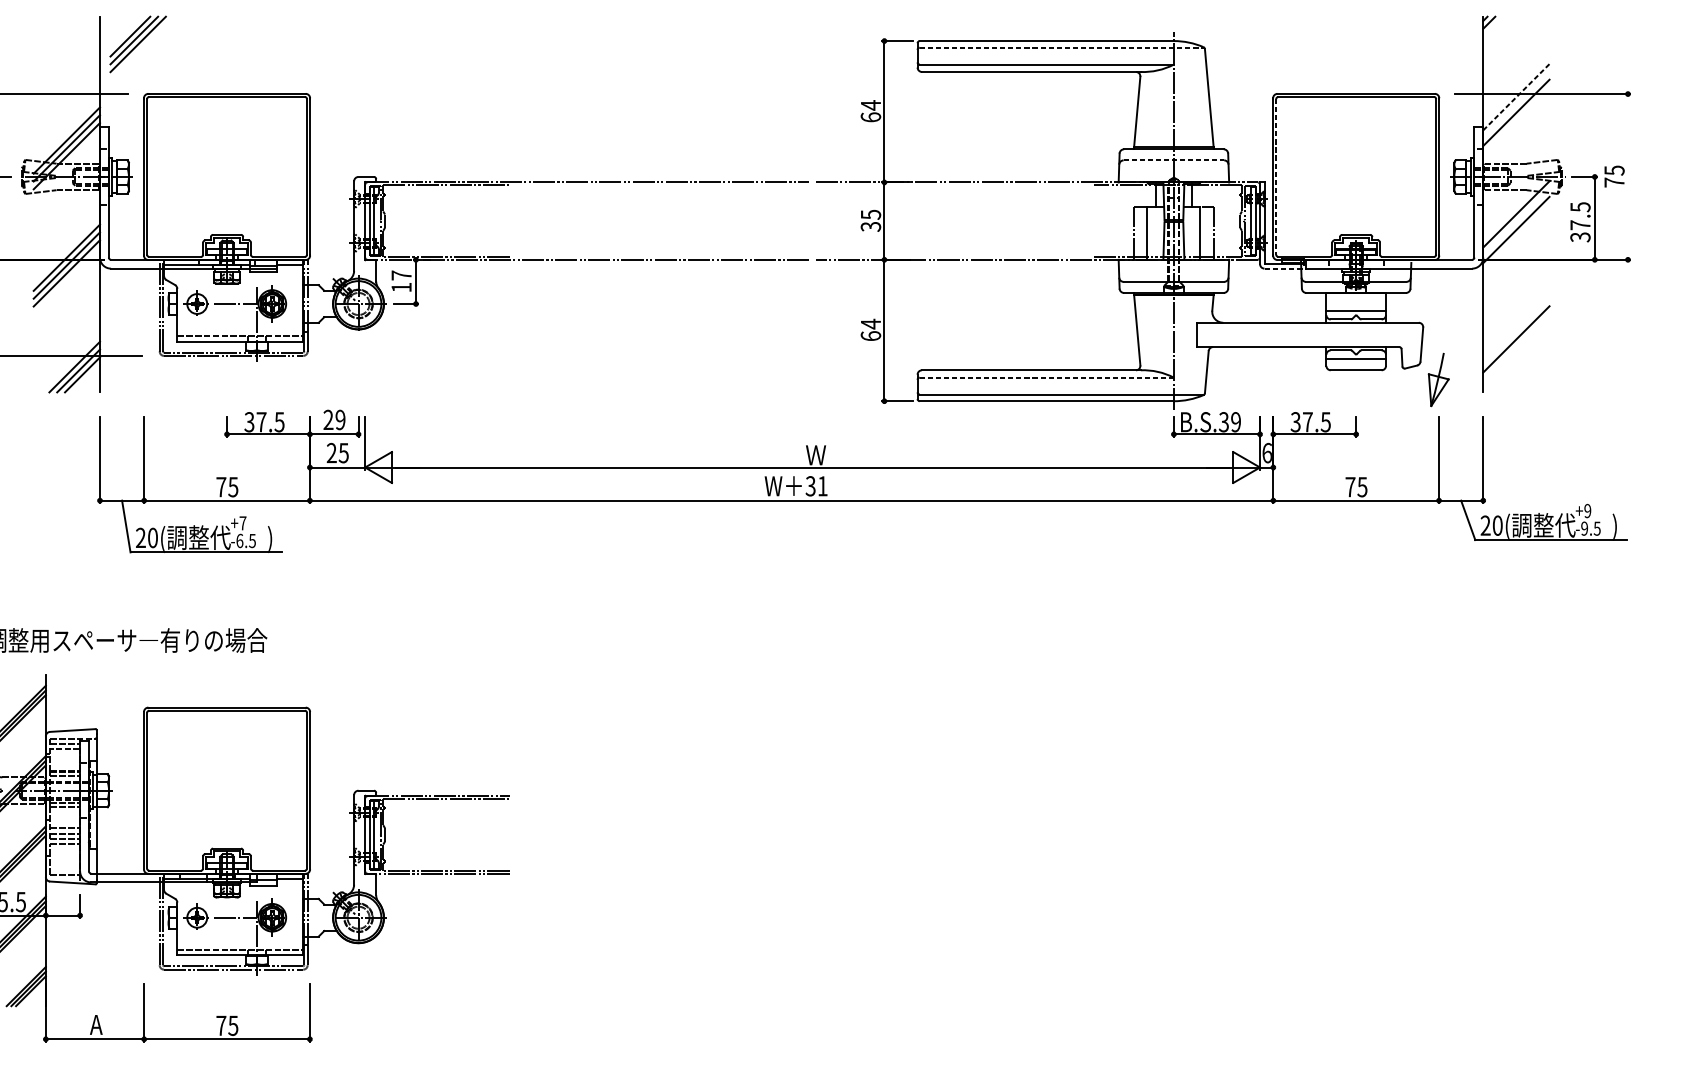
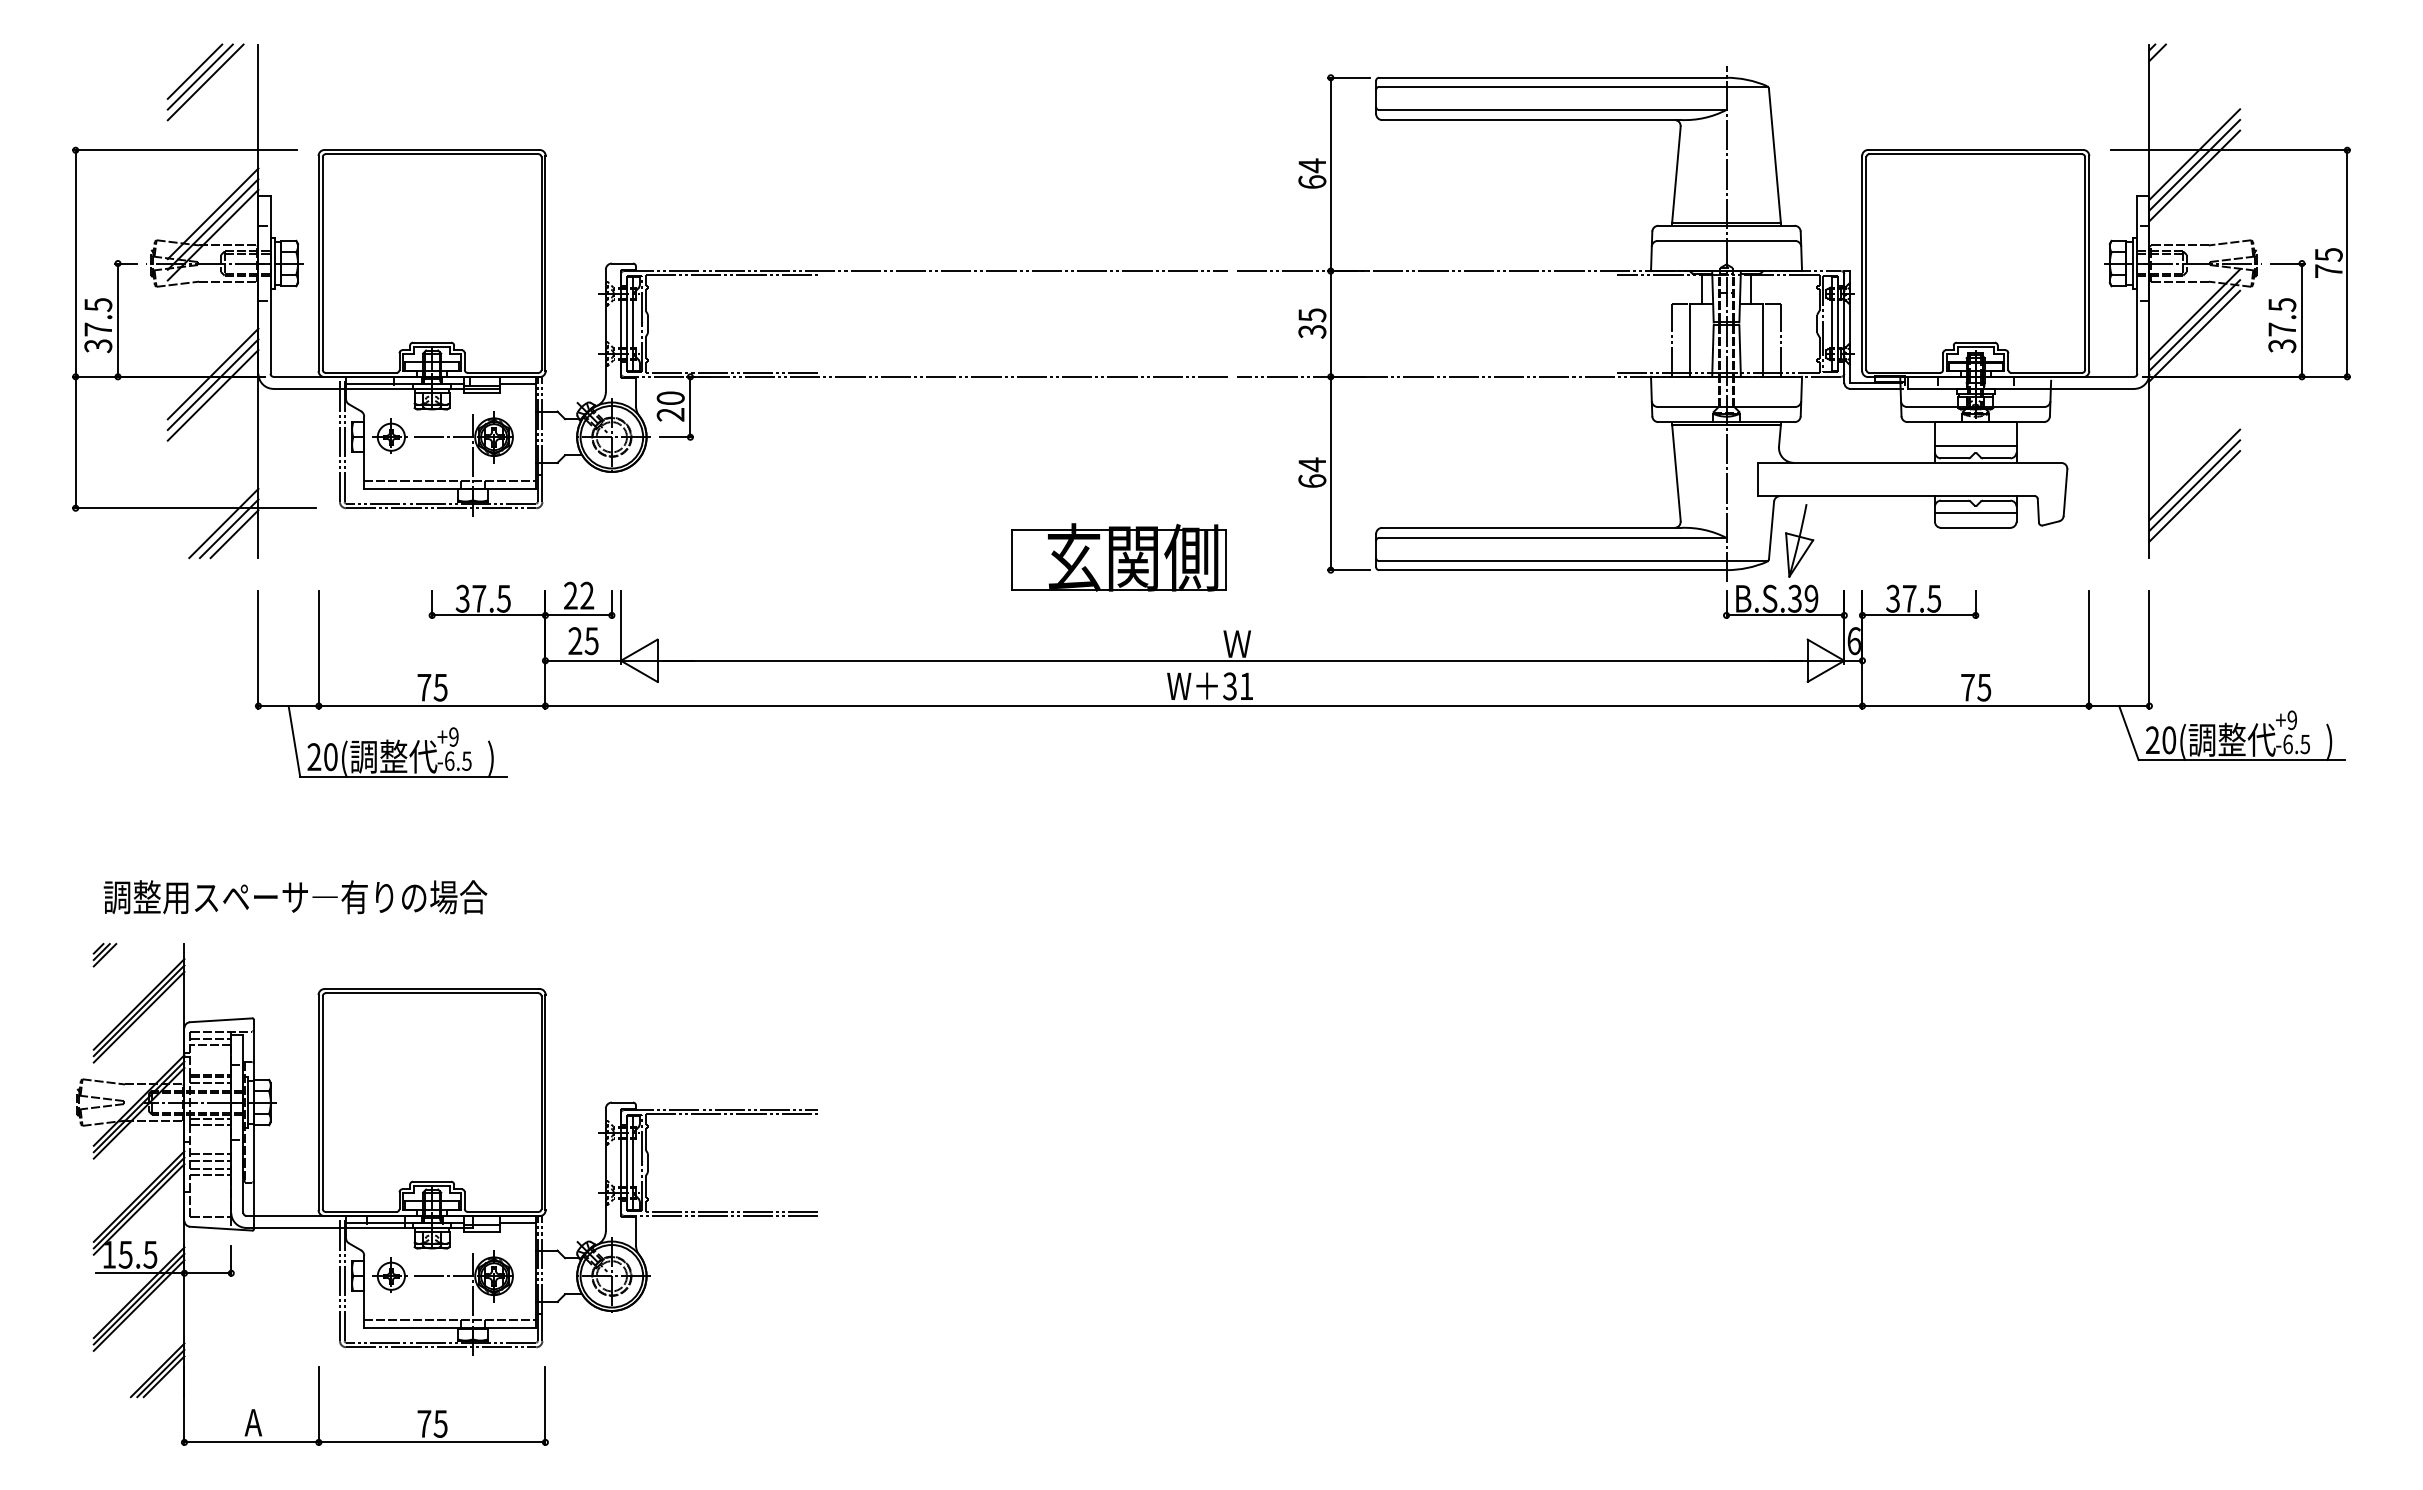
part: (138, 44) -> (205, 82), moved
line: (1061, 47) -> (1573, 86), dashed -> solid
line: (1516, 97) -> (2195, 154), dashed -> solid
line: (1516, 104) -> (2194, 164), added
line: (1173, 160) -> (1726, 240), dashed -> solid
line: (1628, 176) -> (2347, 263), added
line: (1276, 177) -> (1866, 264), dashed -> solid
line: (1516, 222) -> (2194, 325), added
line: (1282, 268) -> (1875, 388), dashed -> solid
text: (401, 281) -> (670, 406), 17 -> 20
line: (1516, 331) -> (2194, 474), added
line: (1516, 347) -> (2194, 496), added
line: (1046, 377) -> (1552, 537), dashed -> solid
part: (1438, 379) -> (1799, 540), moved
part: (729, 391) -> (1118, 557), added
text: (340, 419) -> (587, 595), 29 -> 22
text: (242, 522) -> (453, 736), +7 -> +9
text: (1584, 528) -> (2287, 744), -9.5 -> -6.5

